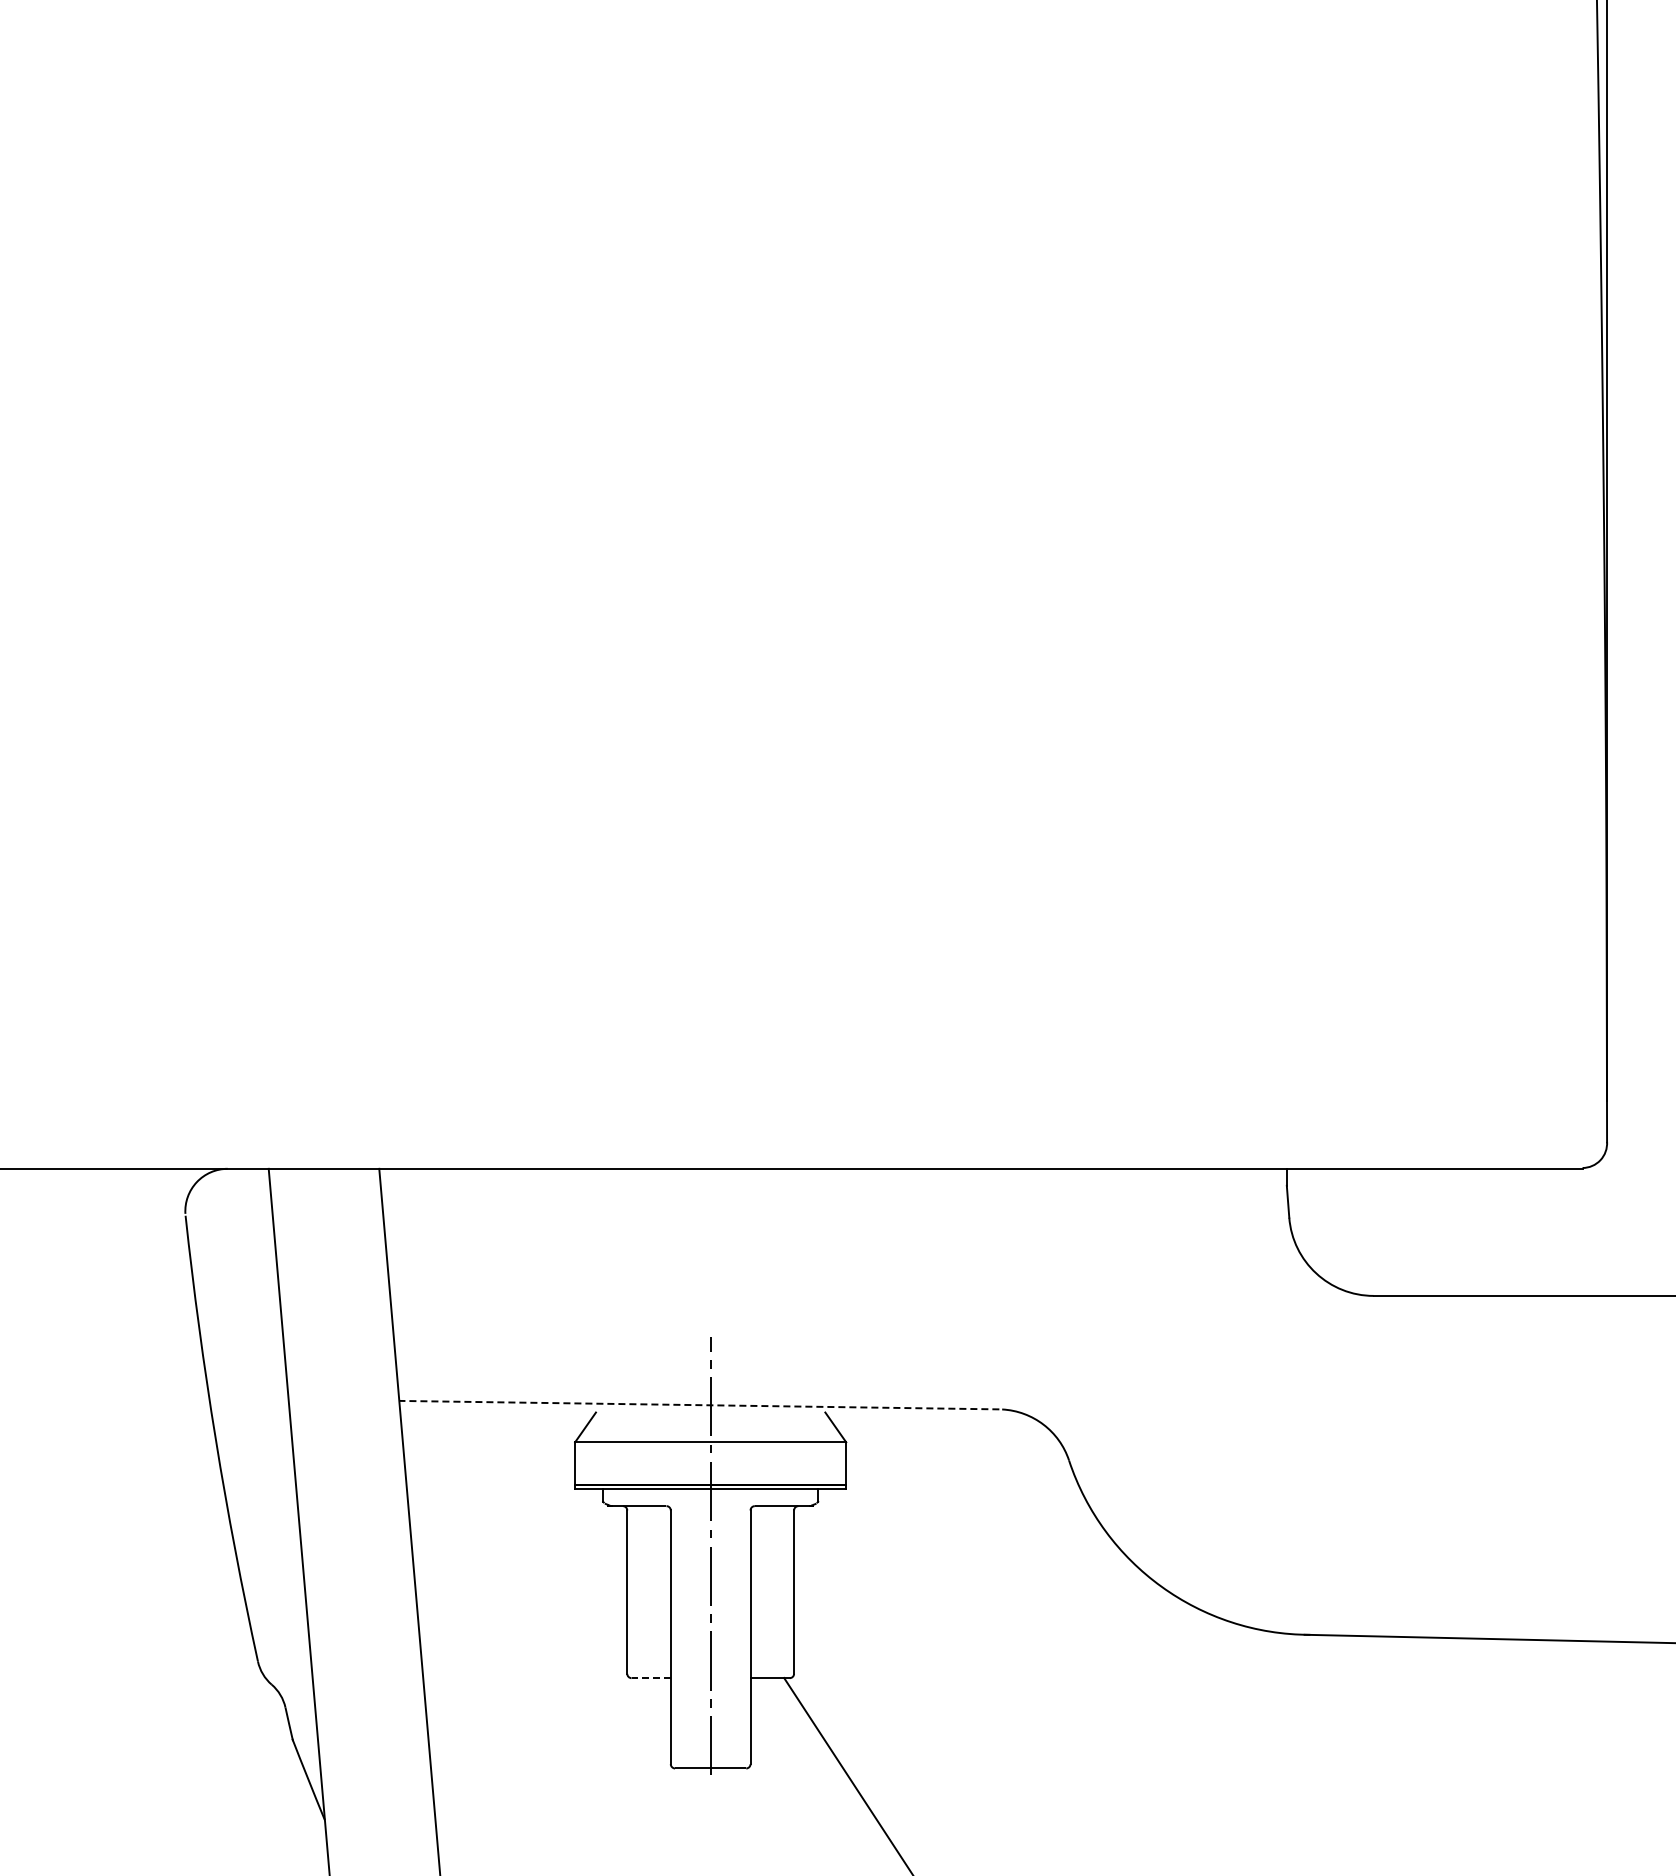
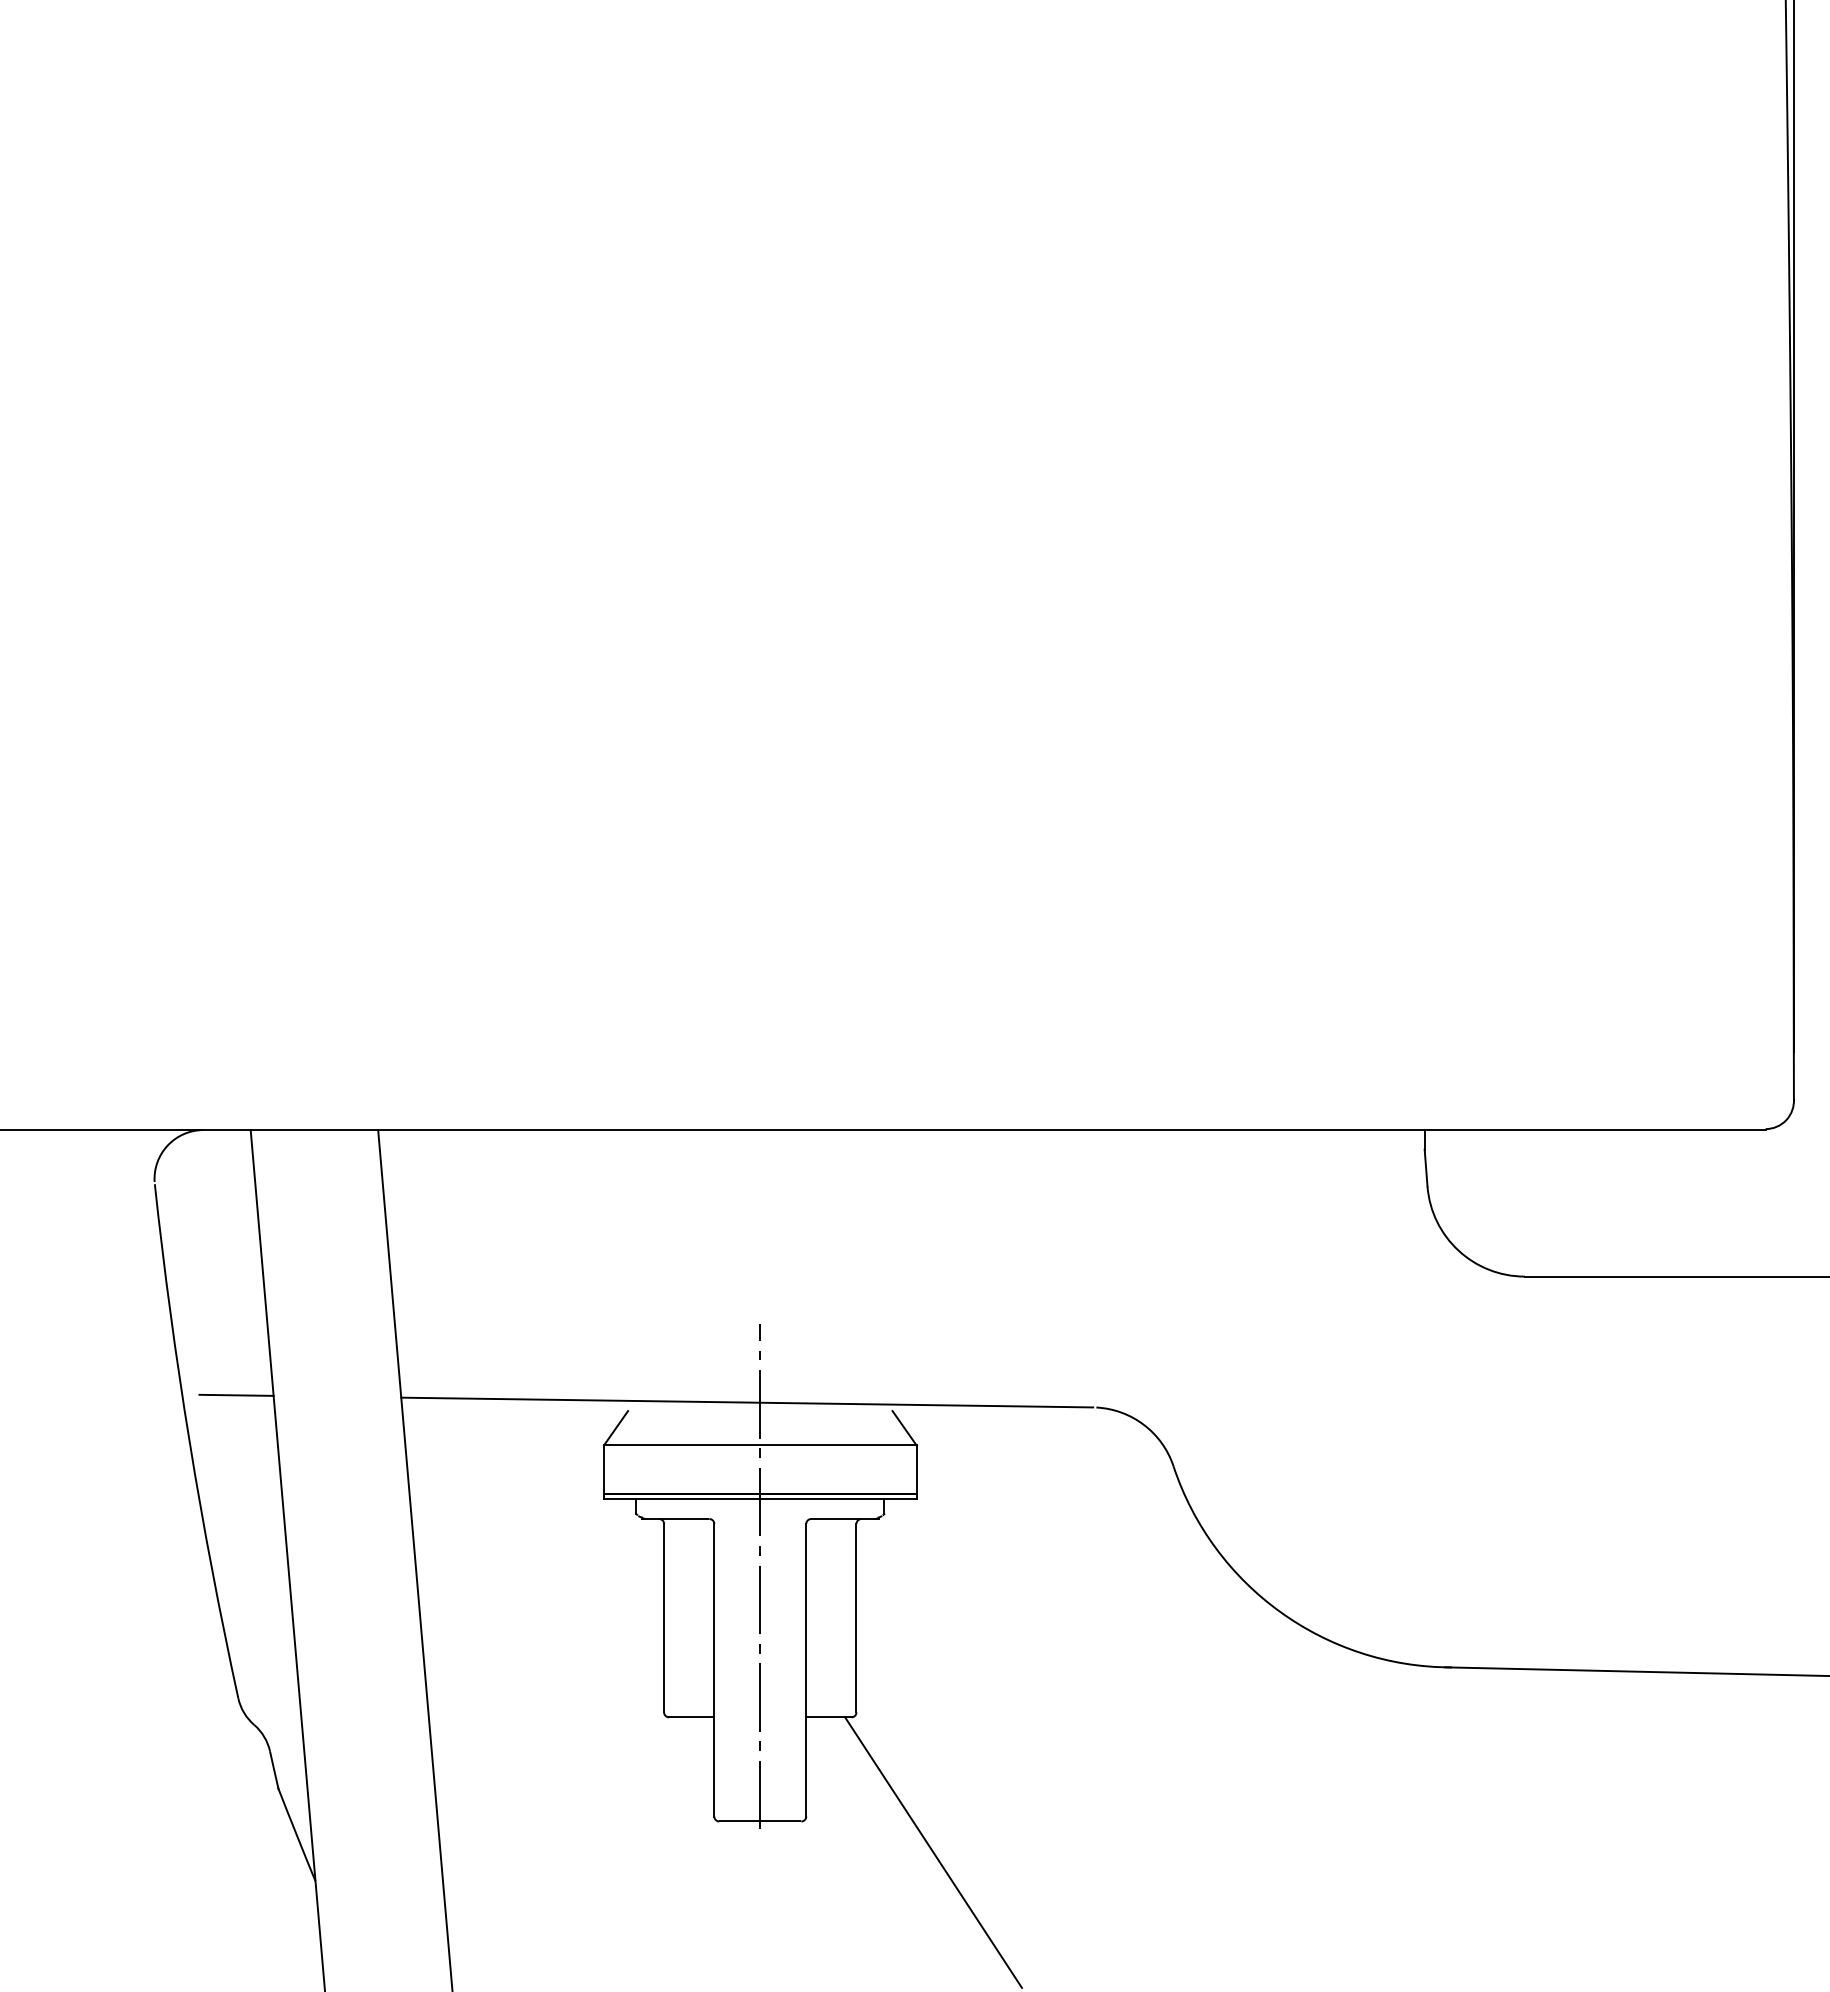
line: (256, 1398) -> (236, 1394), added
line: (698, 1405) -> (746, 1402), dashed -> solid
line: (651, 1678) -> (692, 1717), dashed -> solid

